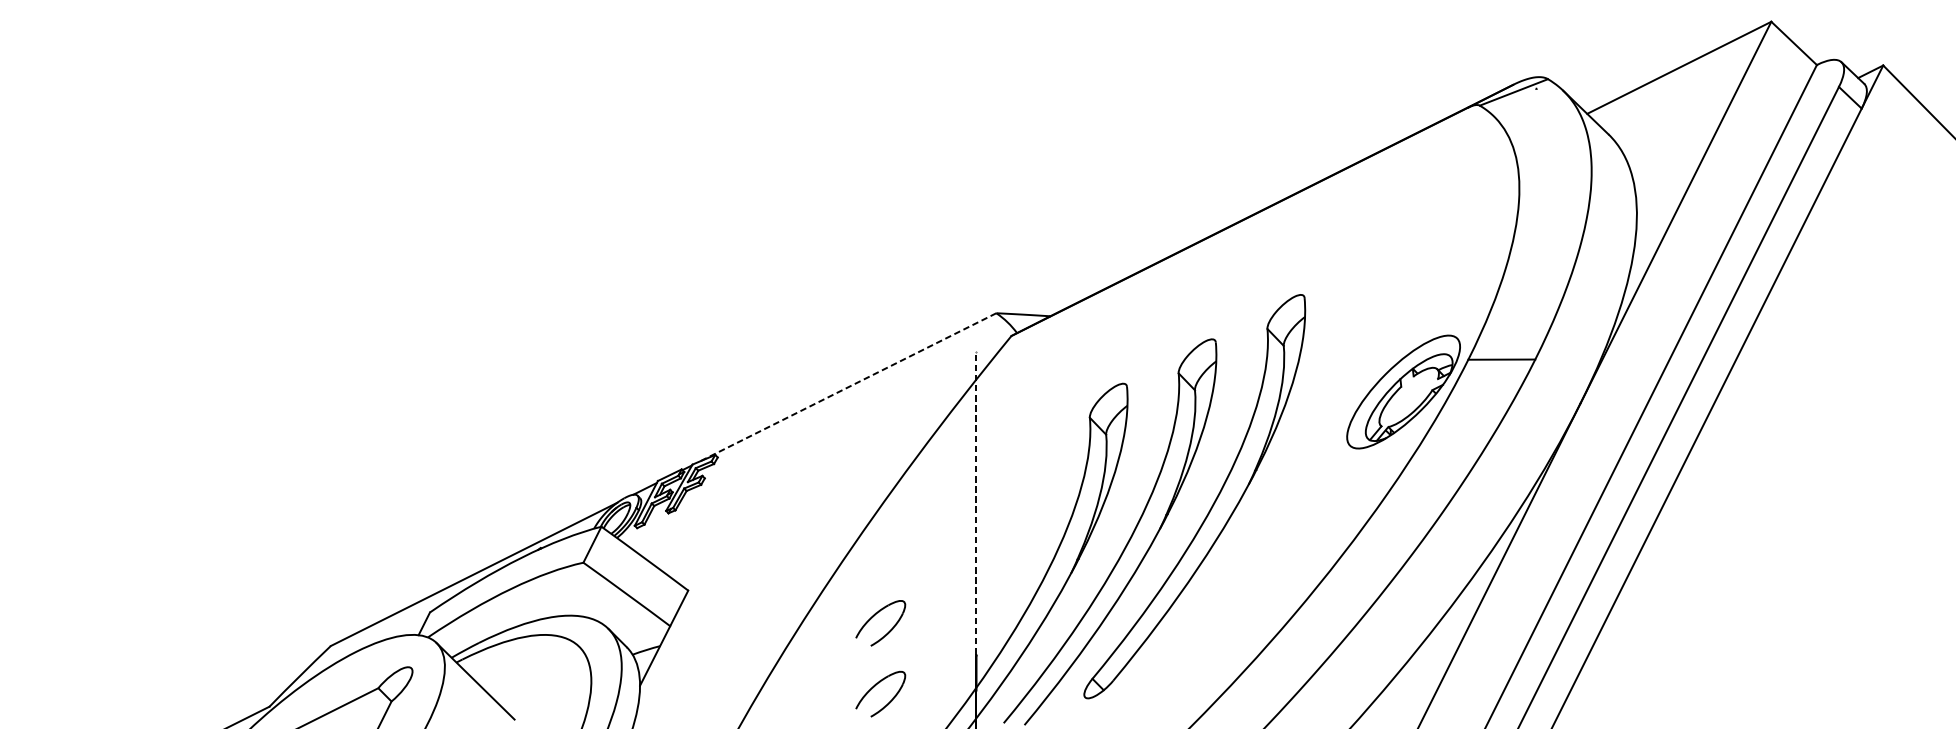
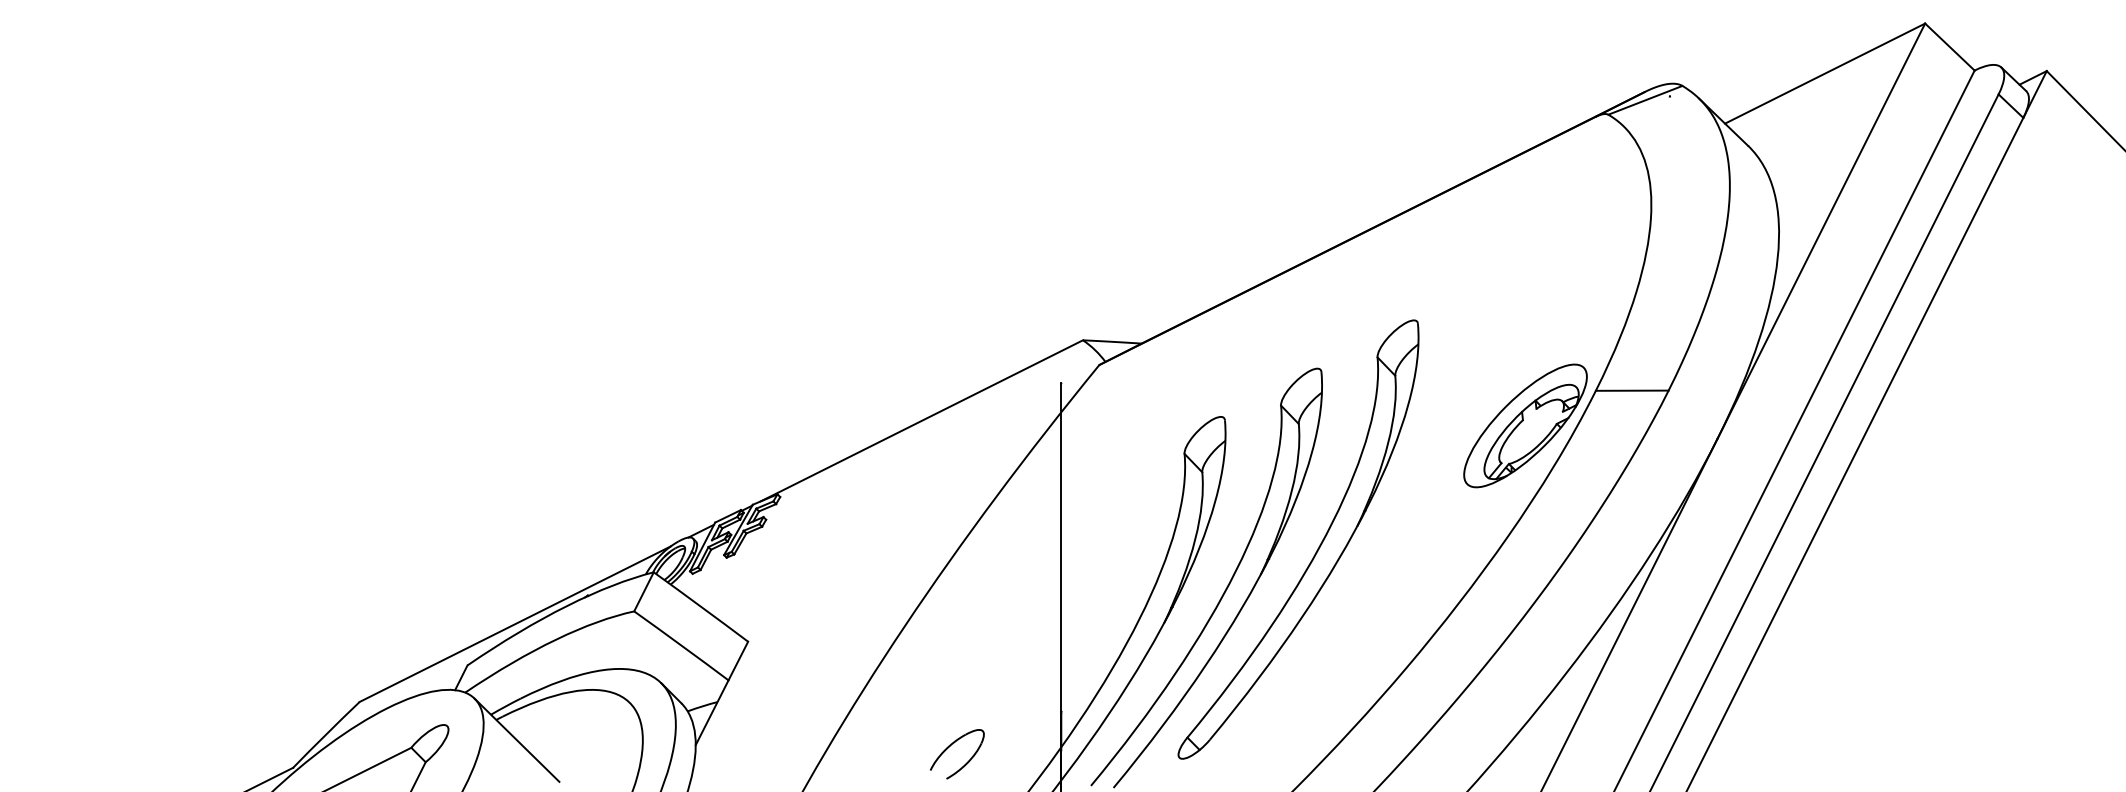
line: (847, 387) -> (921, 421), dashed -> solid
line: (976, 502) -> (1061, 546), dashed -> solid
part: (874, 616) -> (950, 669), removed

